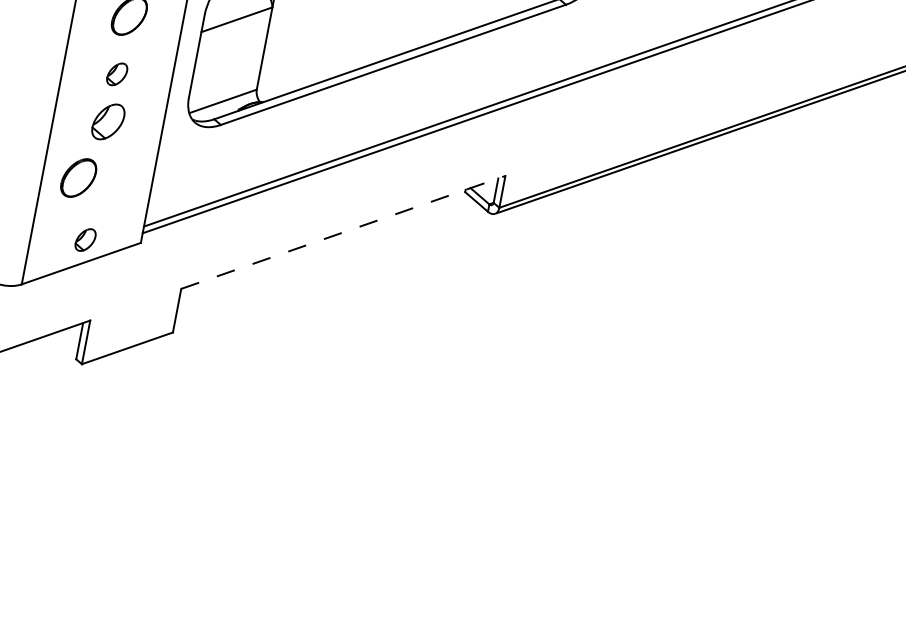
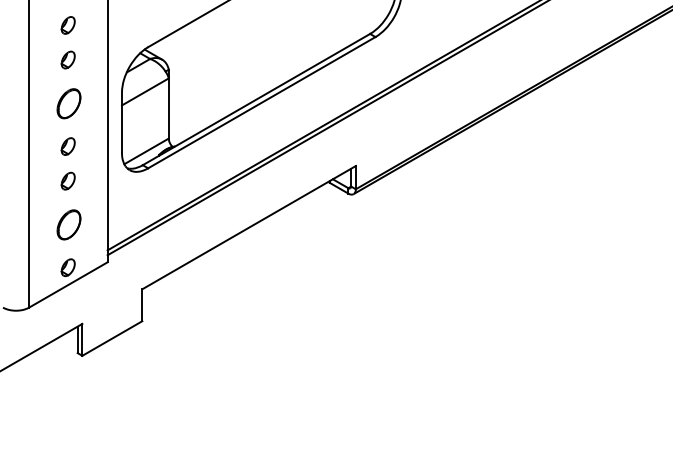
part: (107, 120) -> (67, 180), size x0.62
part: (78, 177) -> (68, 224), moved
line: (343, 232) -> (249, 227), dashed -> solid

